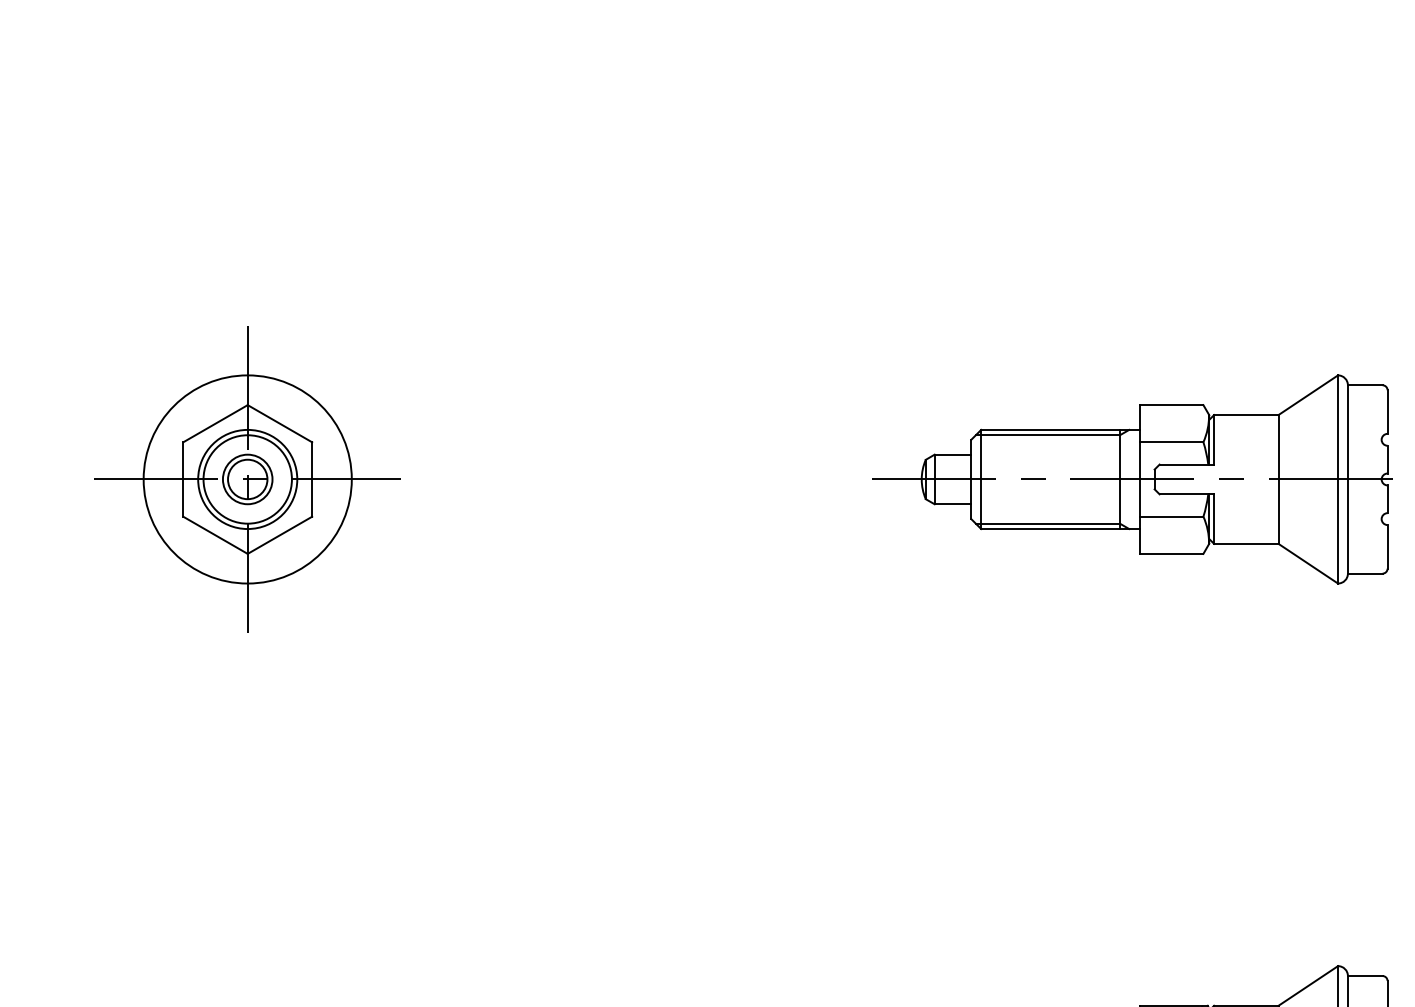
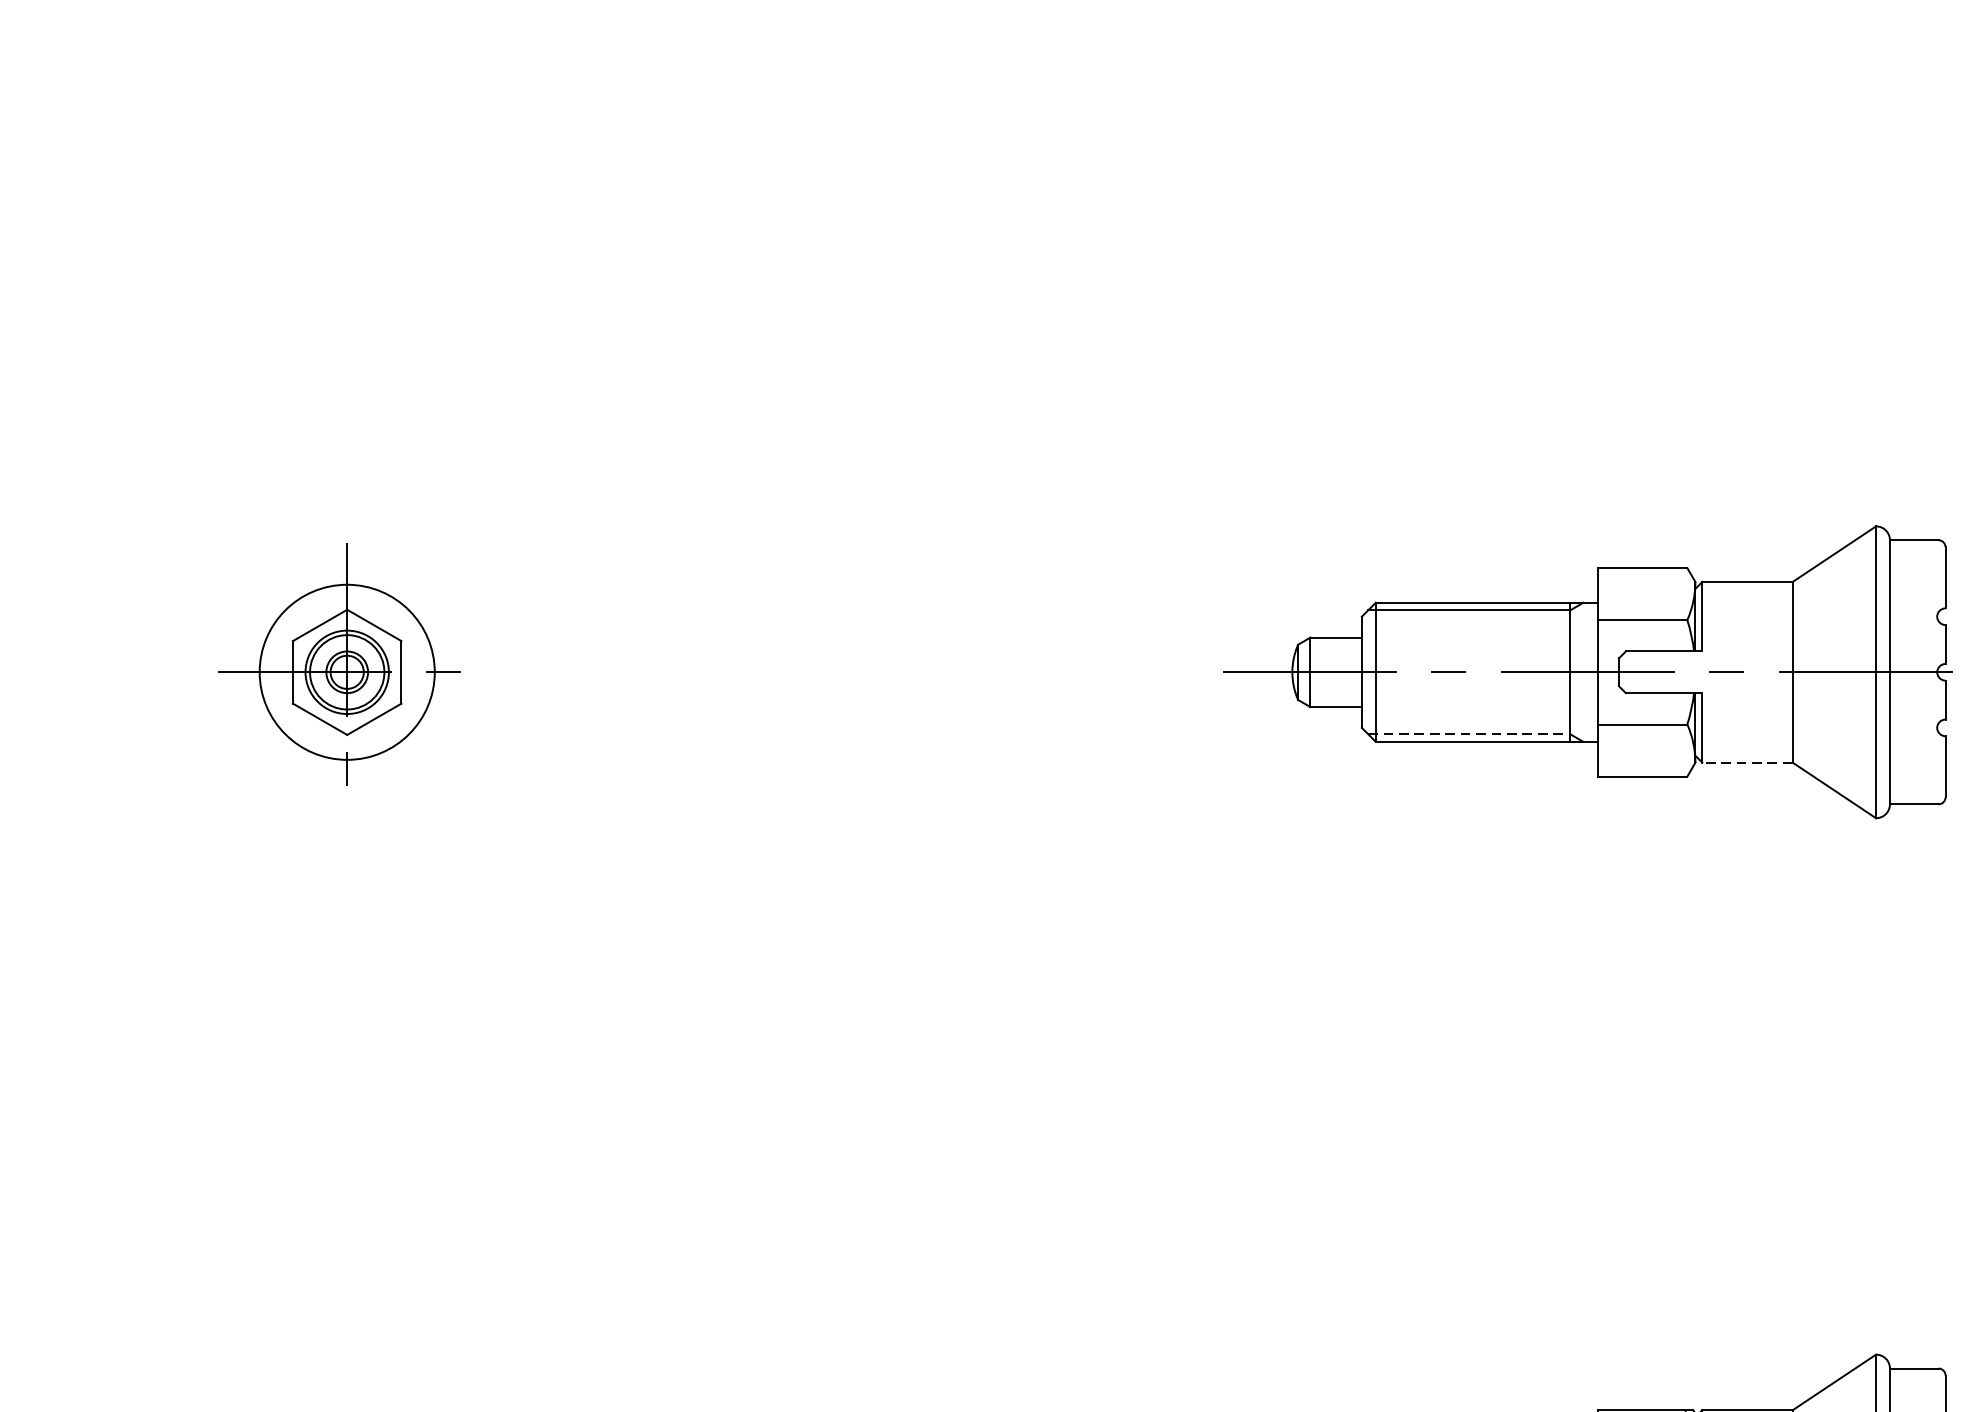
part: (247, 479) -> (347, 672), size x0.6
line: (1048, 523) -> (1470, 734), solid -> dashed
line: (1245, 543) -> (1746, 762), solid -> dashed

